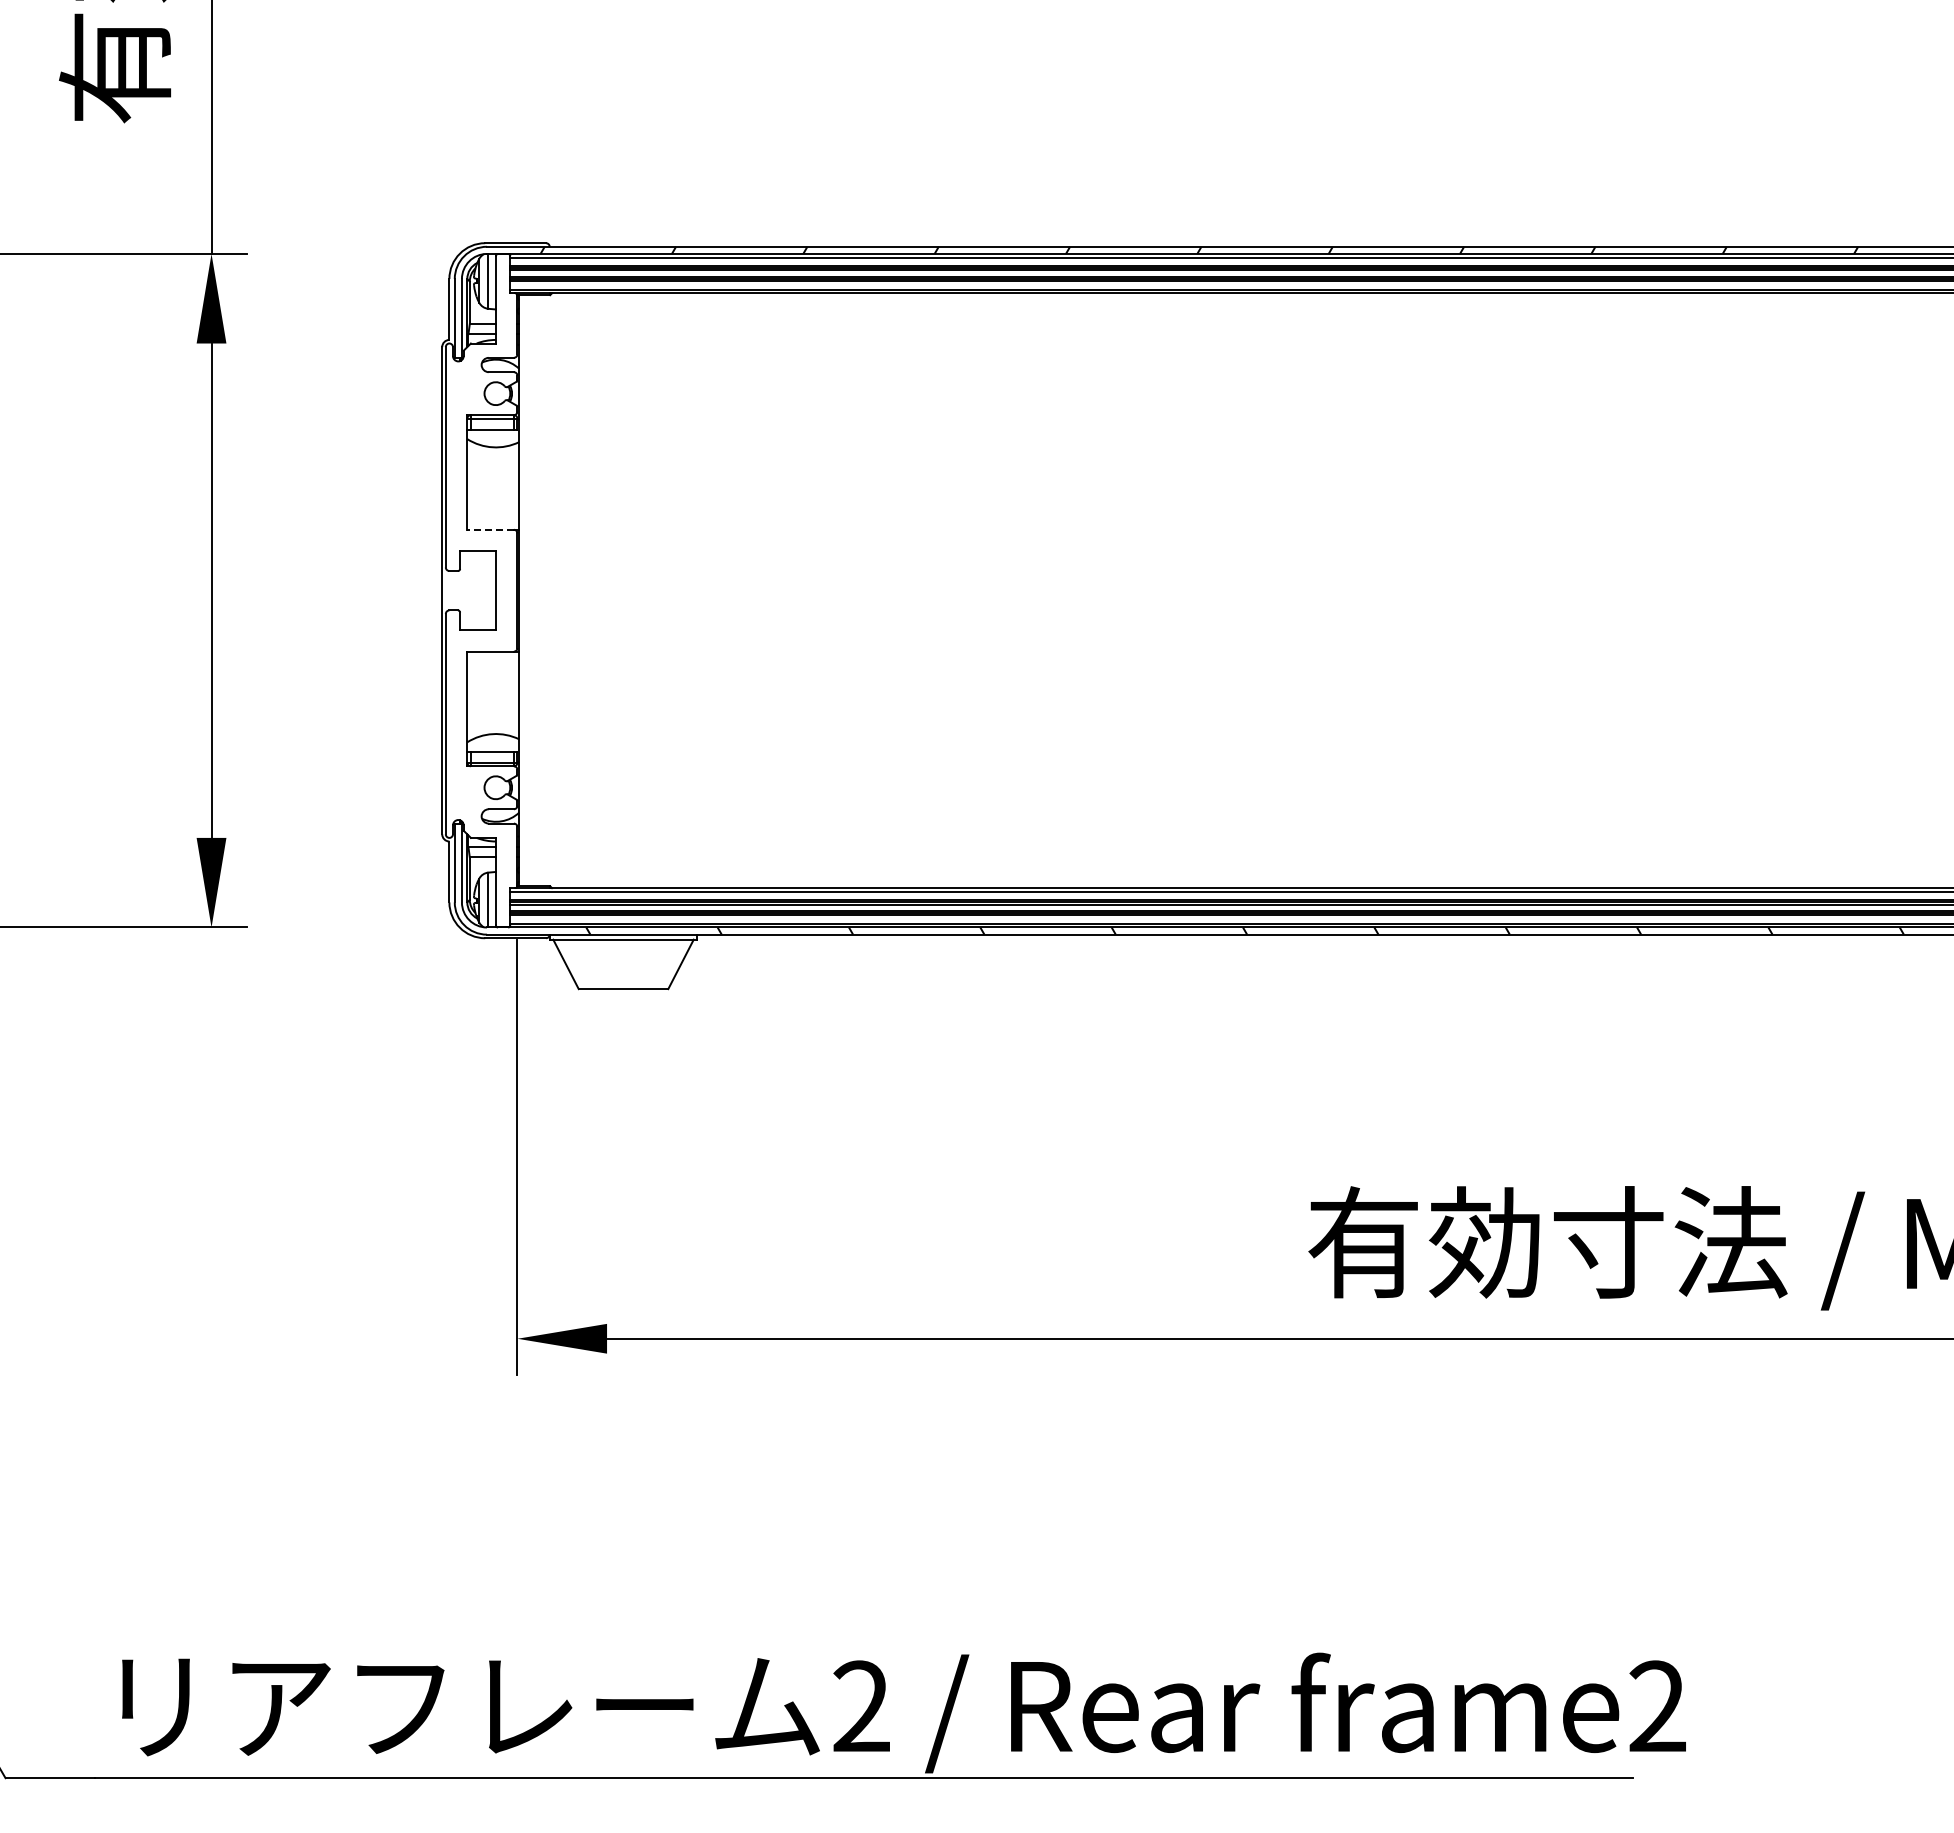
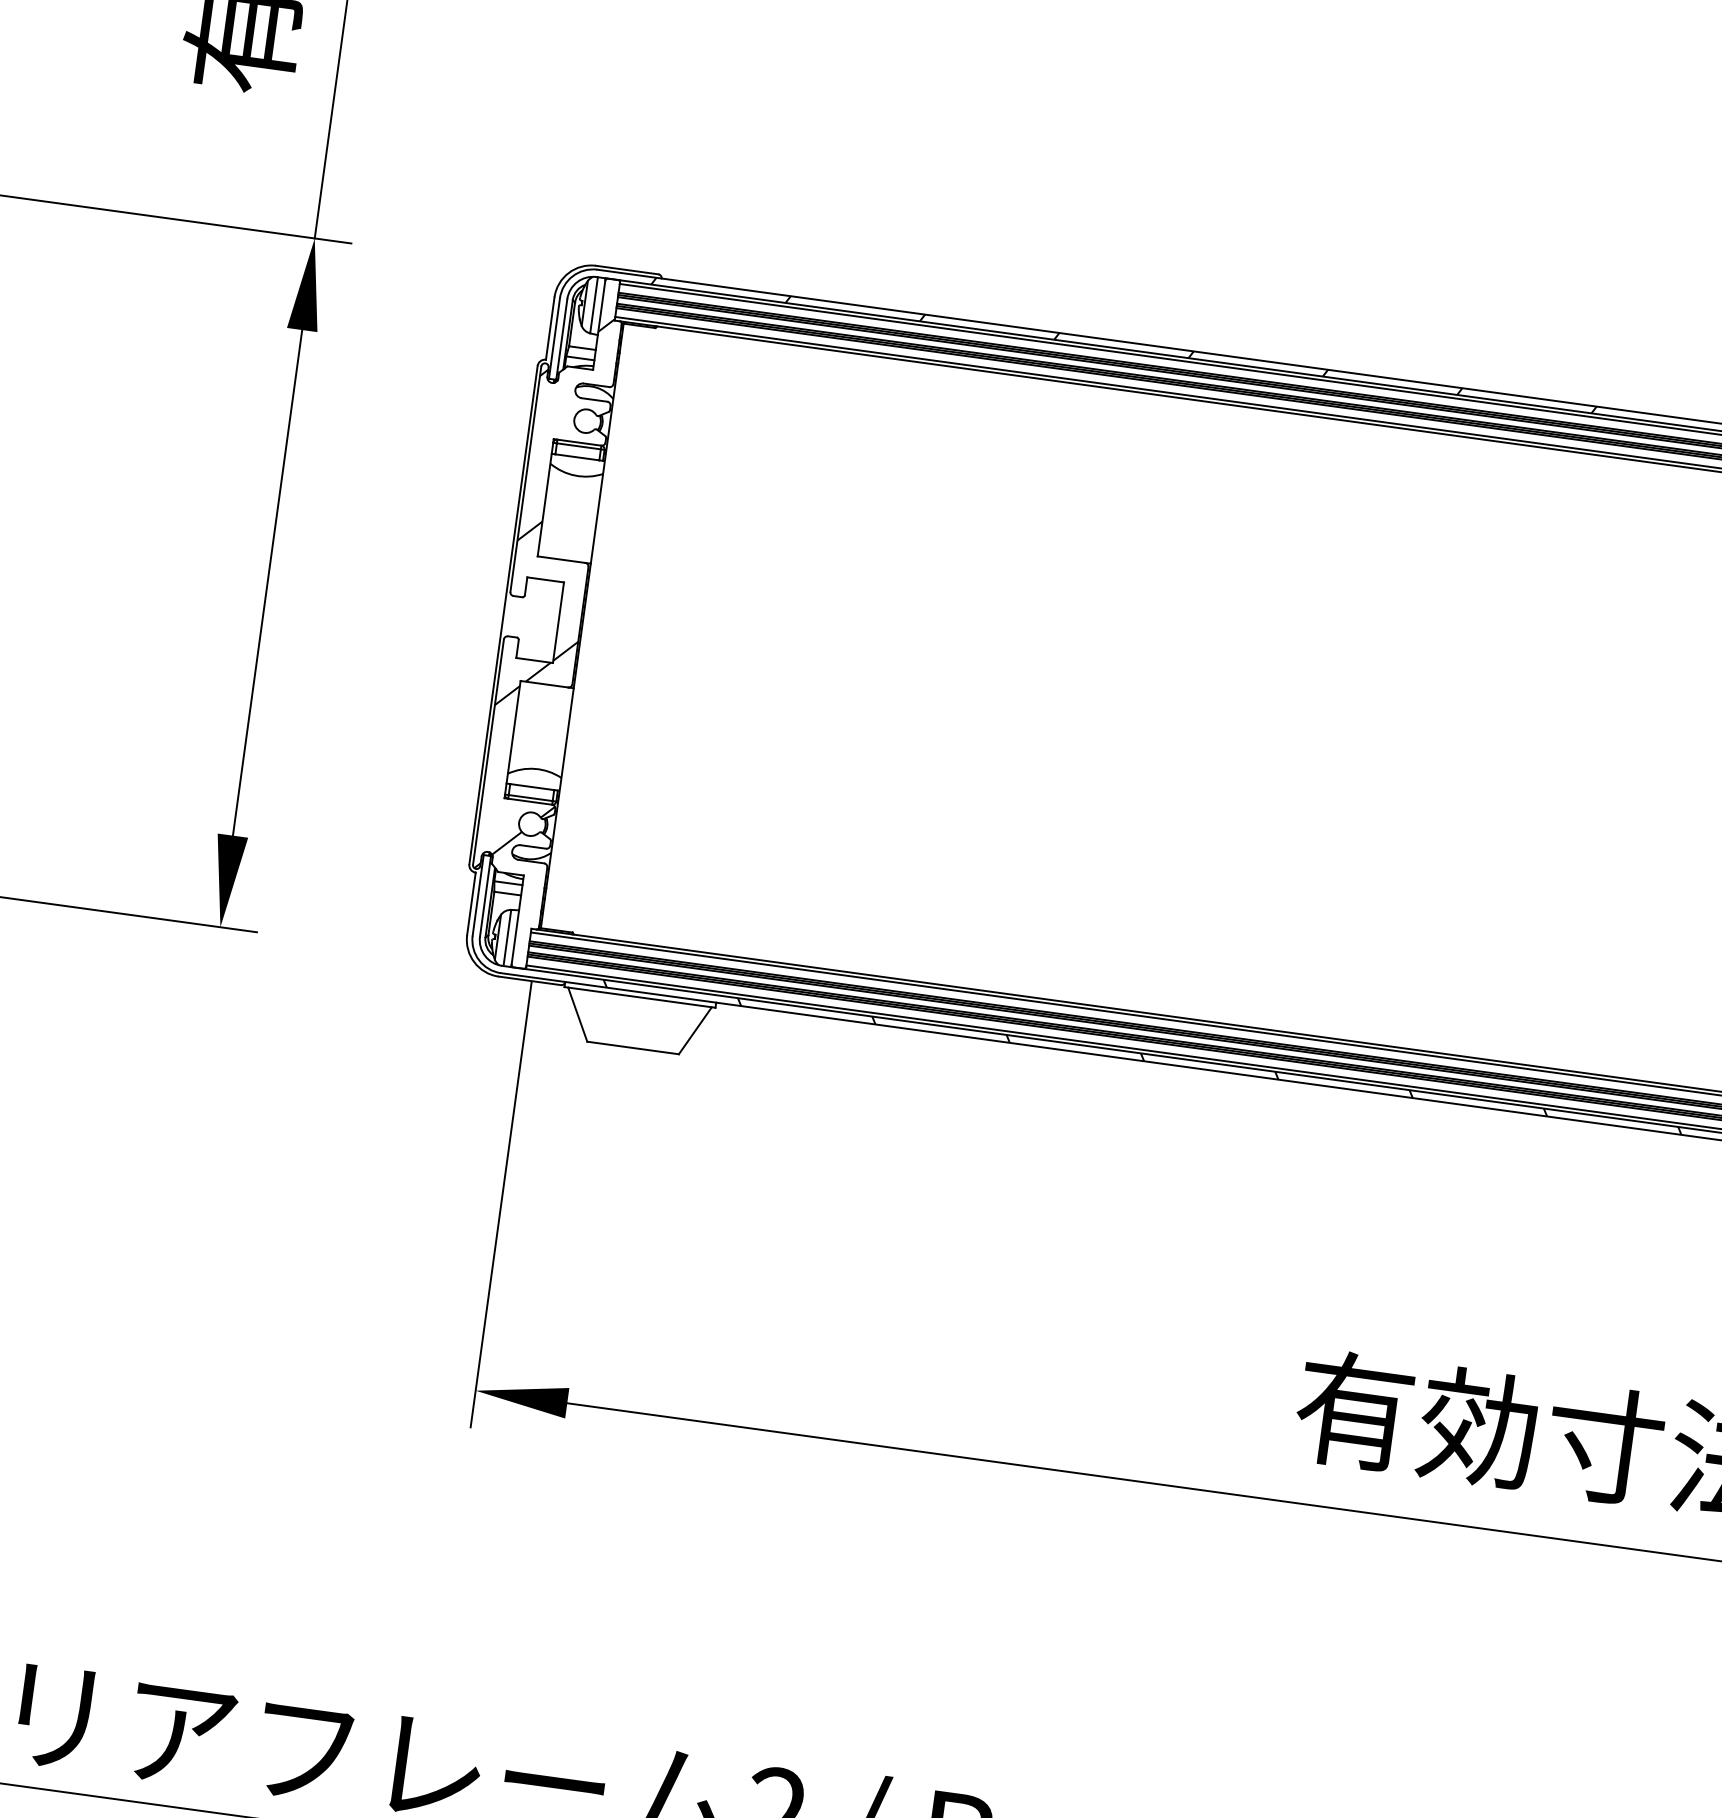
line: (490, 529) -> (561, 559), dashed -> solid
hatch: (481, 564) -> (547, 593), added

